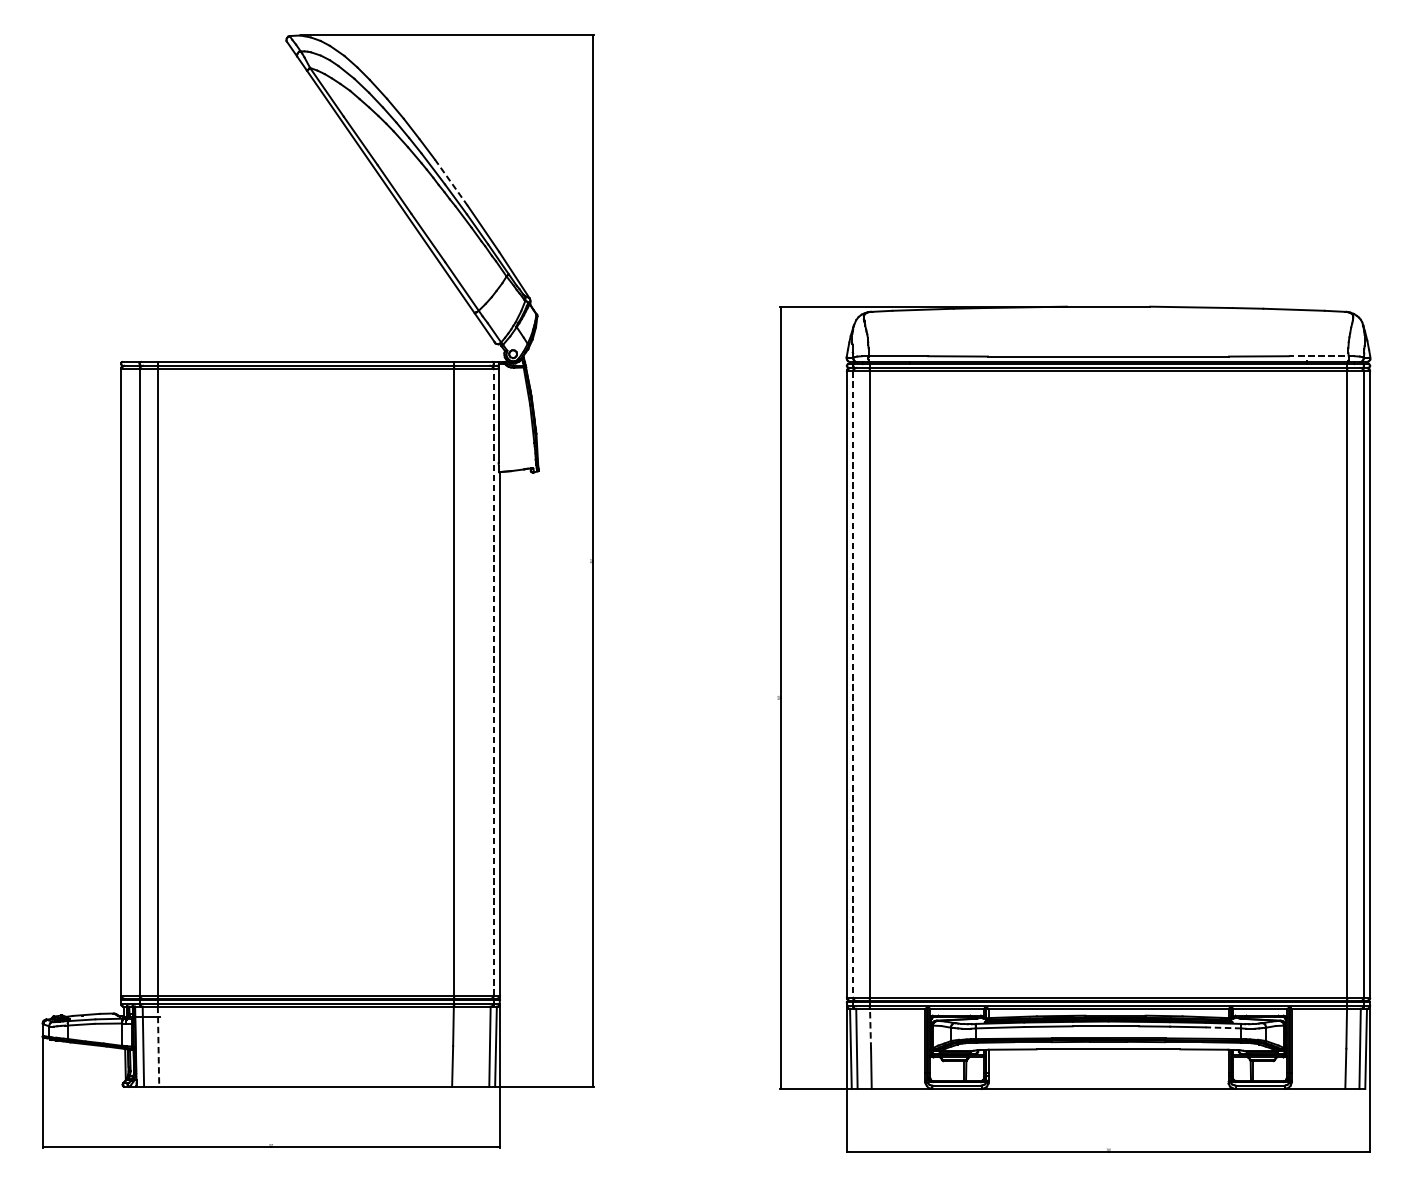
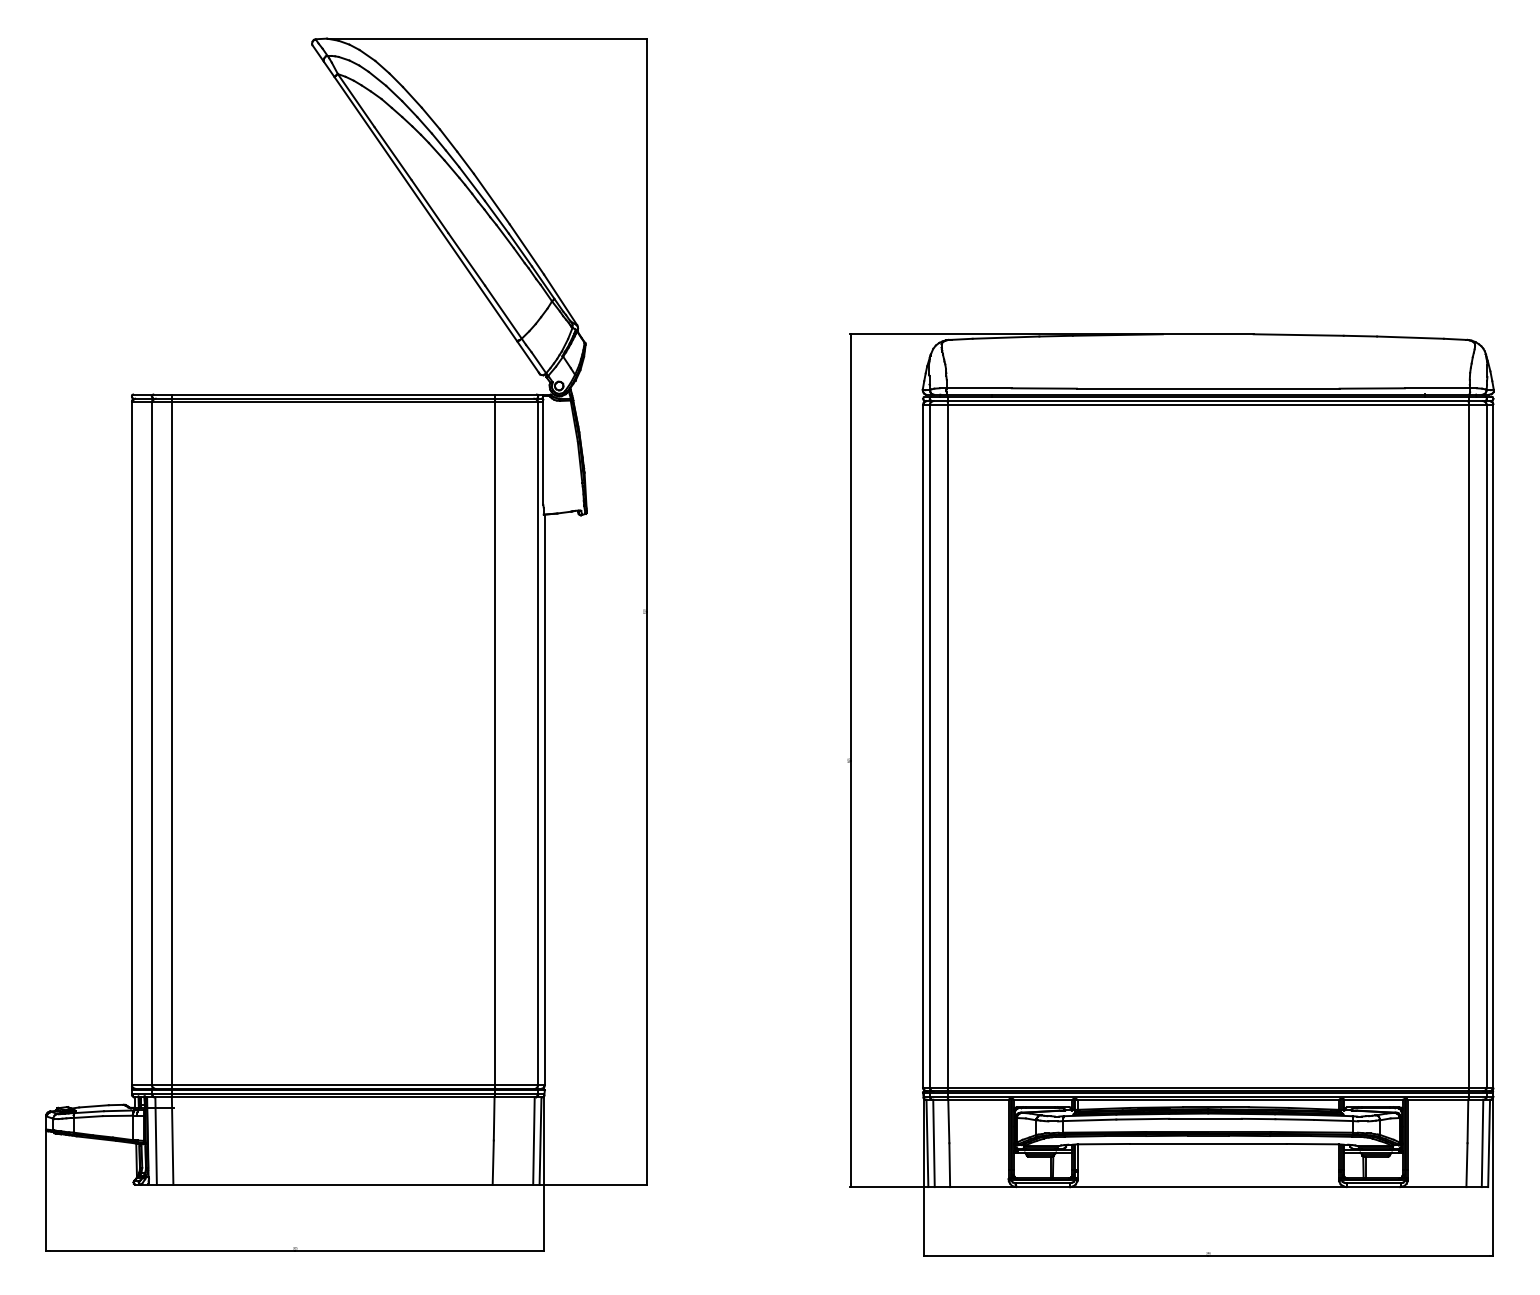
line: (451, 183) -> (491, 199), dashed -> solid
line: (1321, 356) -> (1440, 388), dashed -> solid
line: (494, 682) -> (538, 743), dashed -> solid
line: (852, 684) -> (929, 746), dashed -> solid
line: (1223, 1027) -> (1333, 1120), dashed -> solid
line: (870, 1028) -> (948, 1121), dashed -> solid
line: (158, 1047) -> (172, 1141), dashed -> solid

